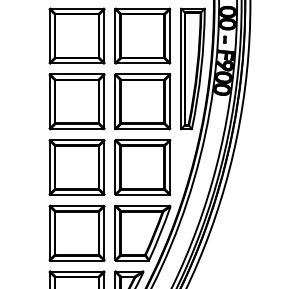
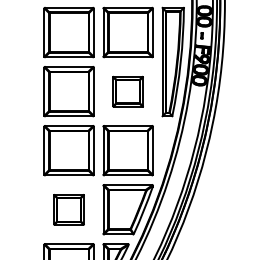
part: (142, 101) -> (127, 91), size x0.6
part: (76, 232) -> (68, 209), size x0.6

